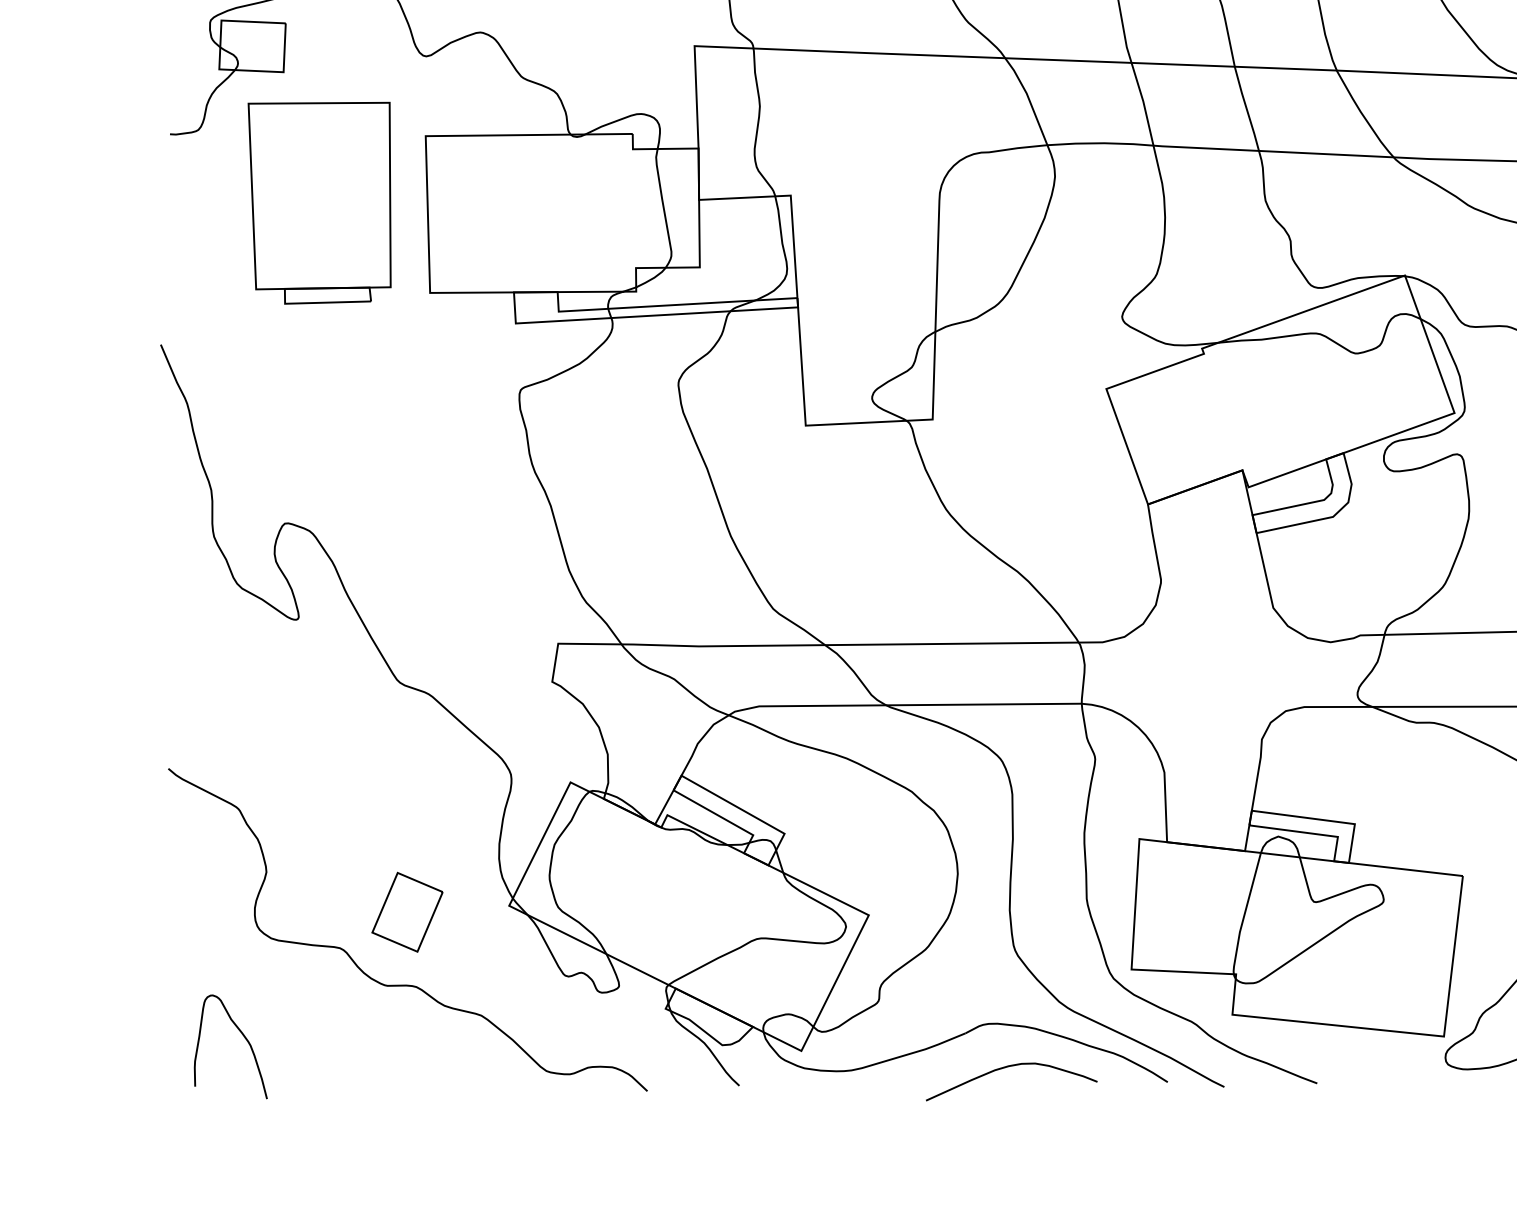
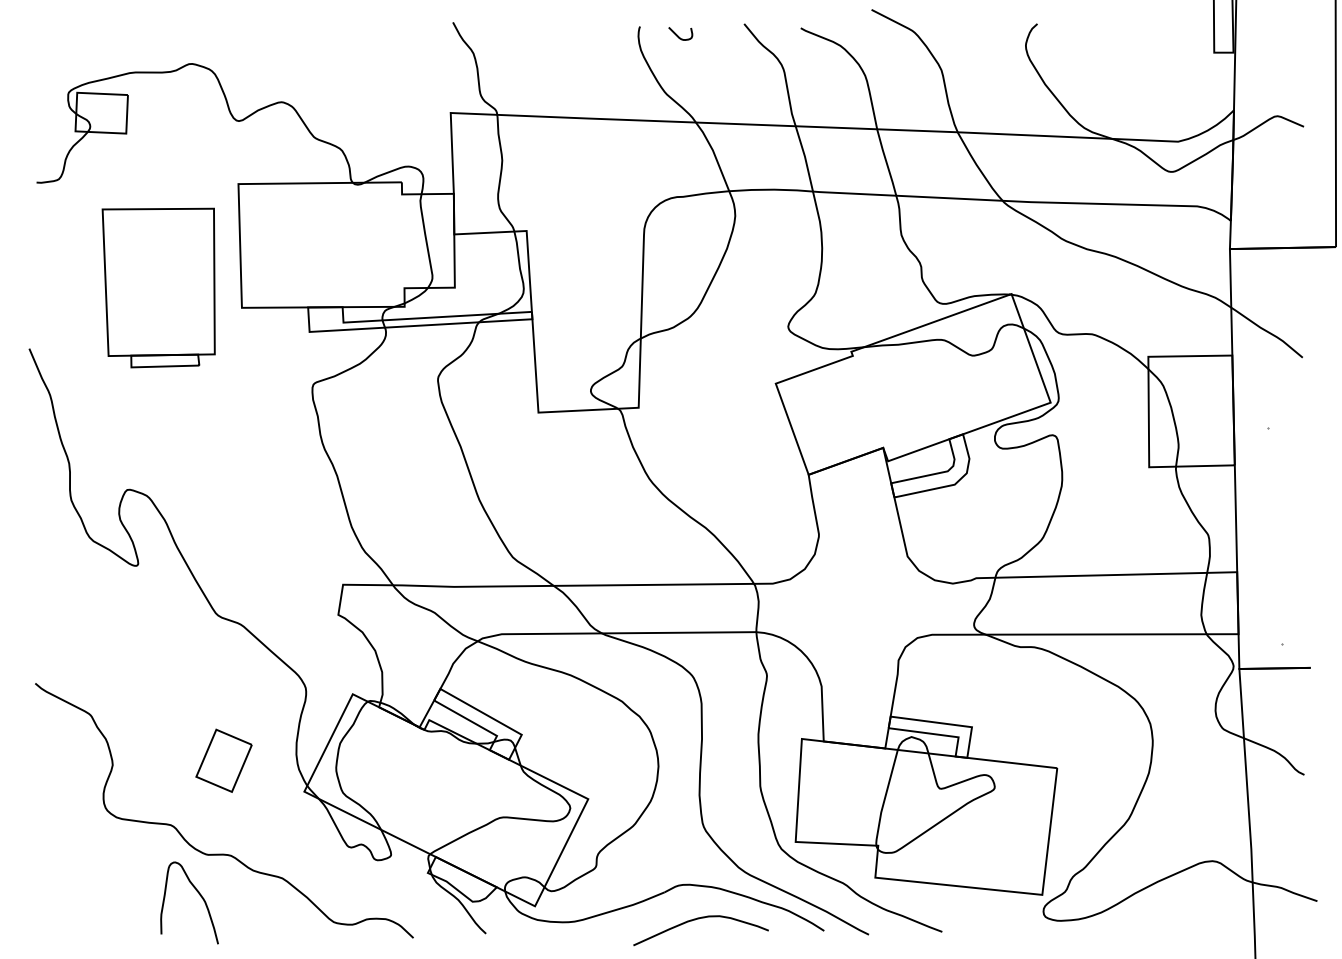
part: (319, 202) -> (158, 287), moved
part: (406, 911) -> (223, 760), moved
curve: (243, 1037) -> (199, 895), moved

